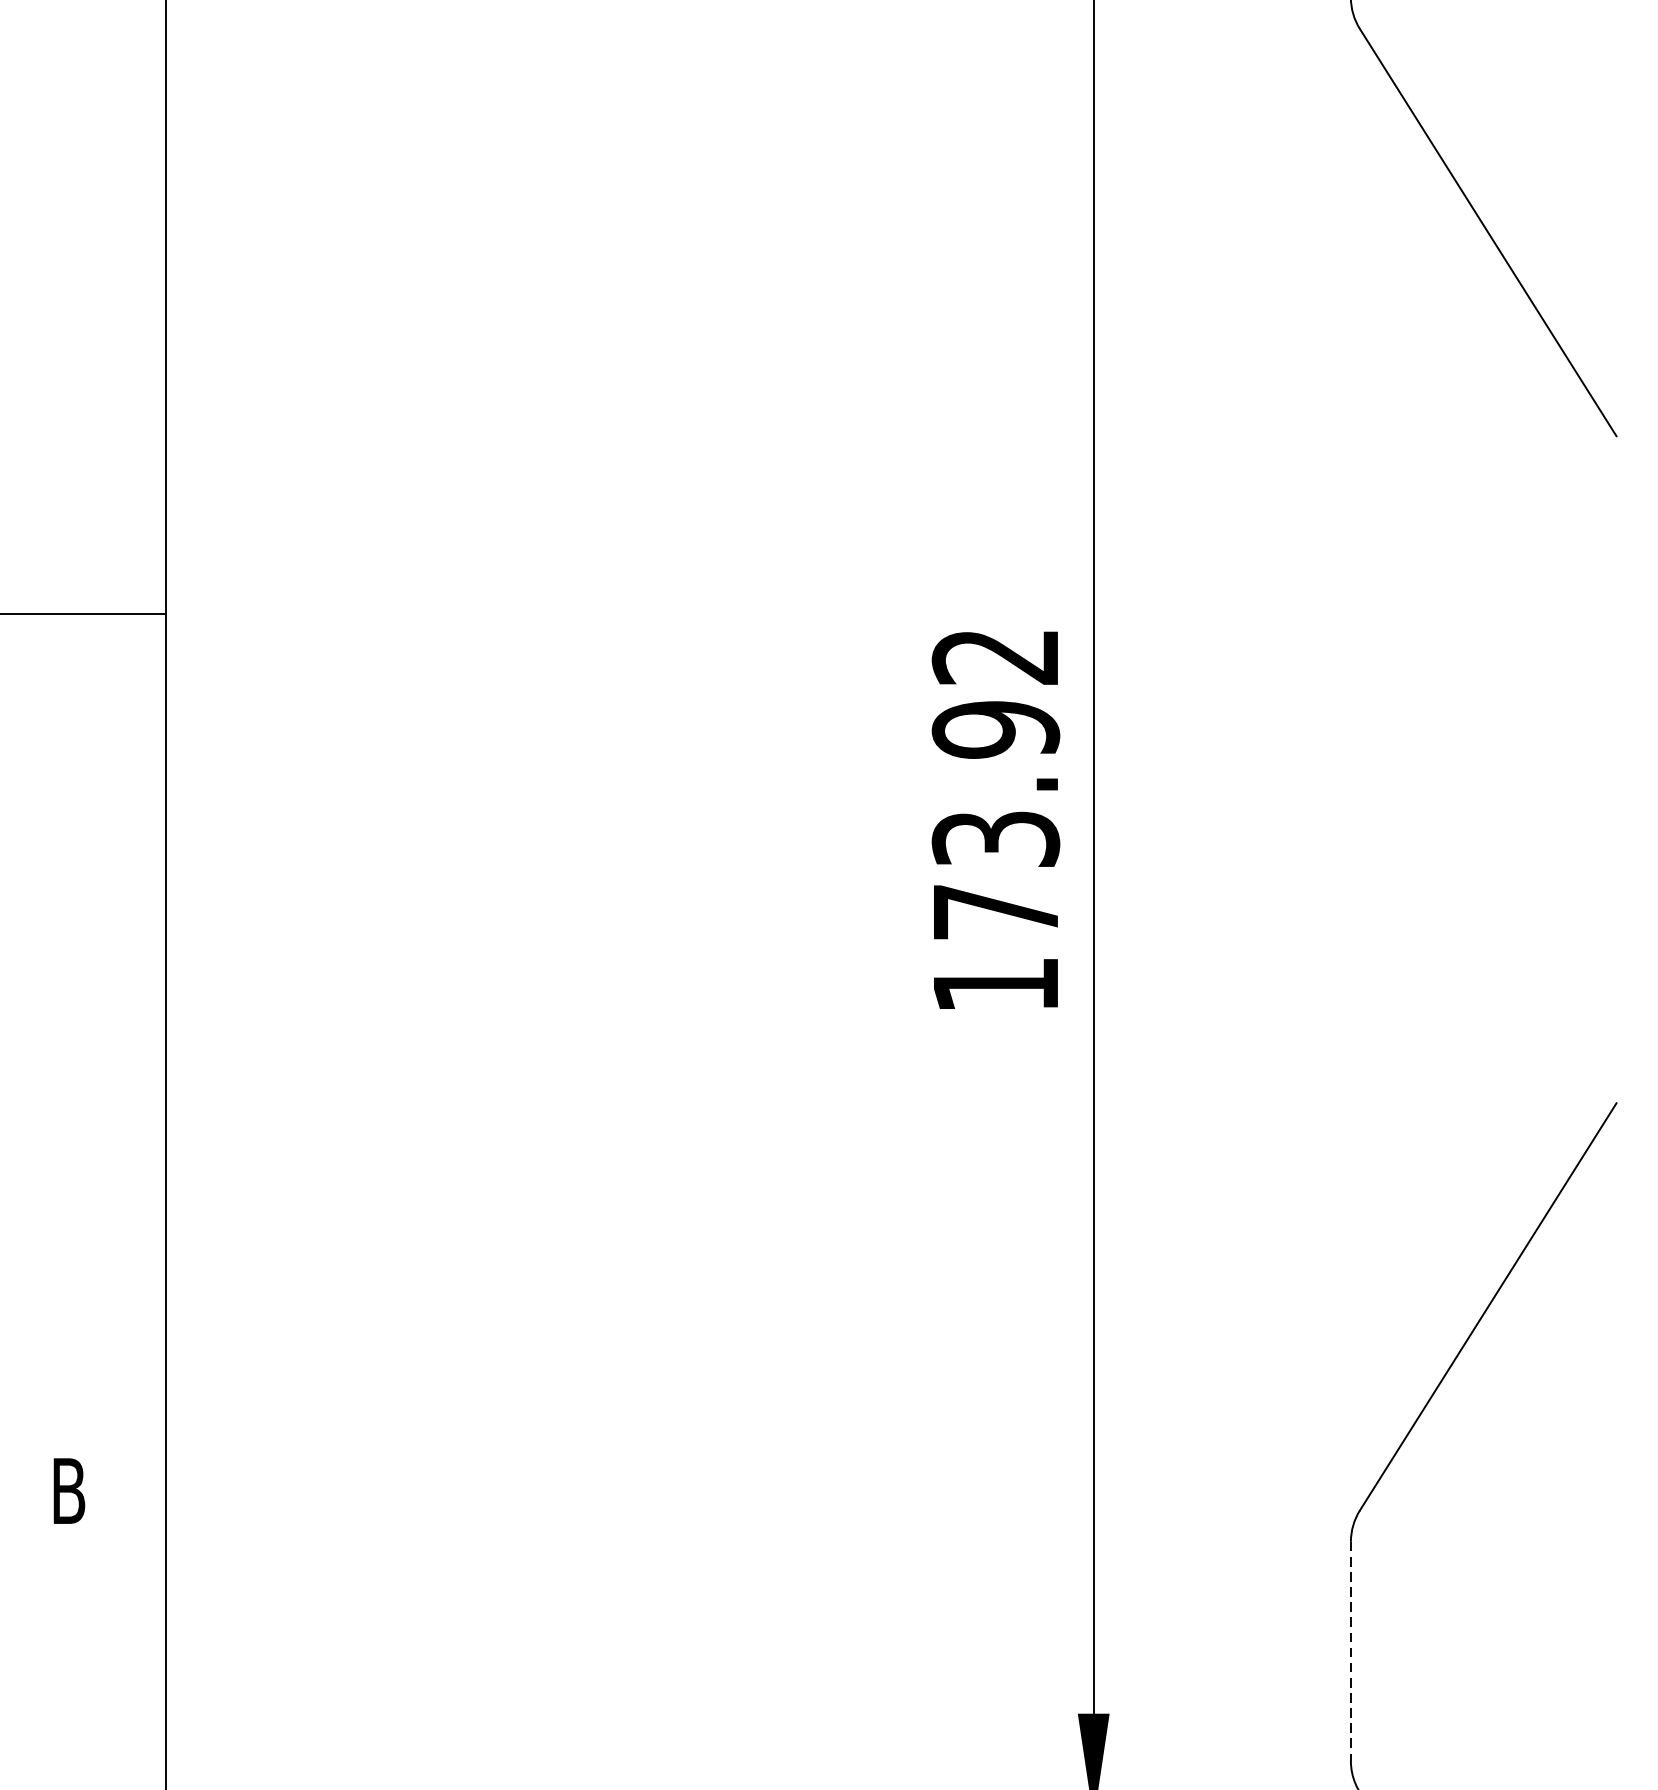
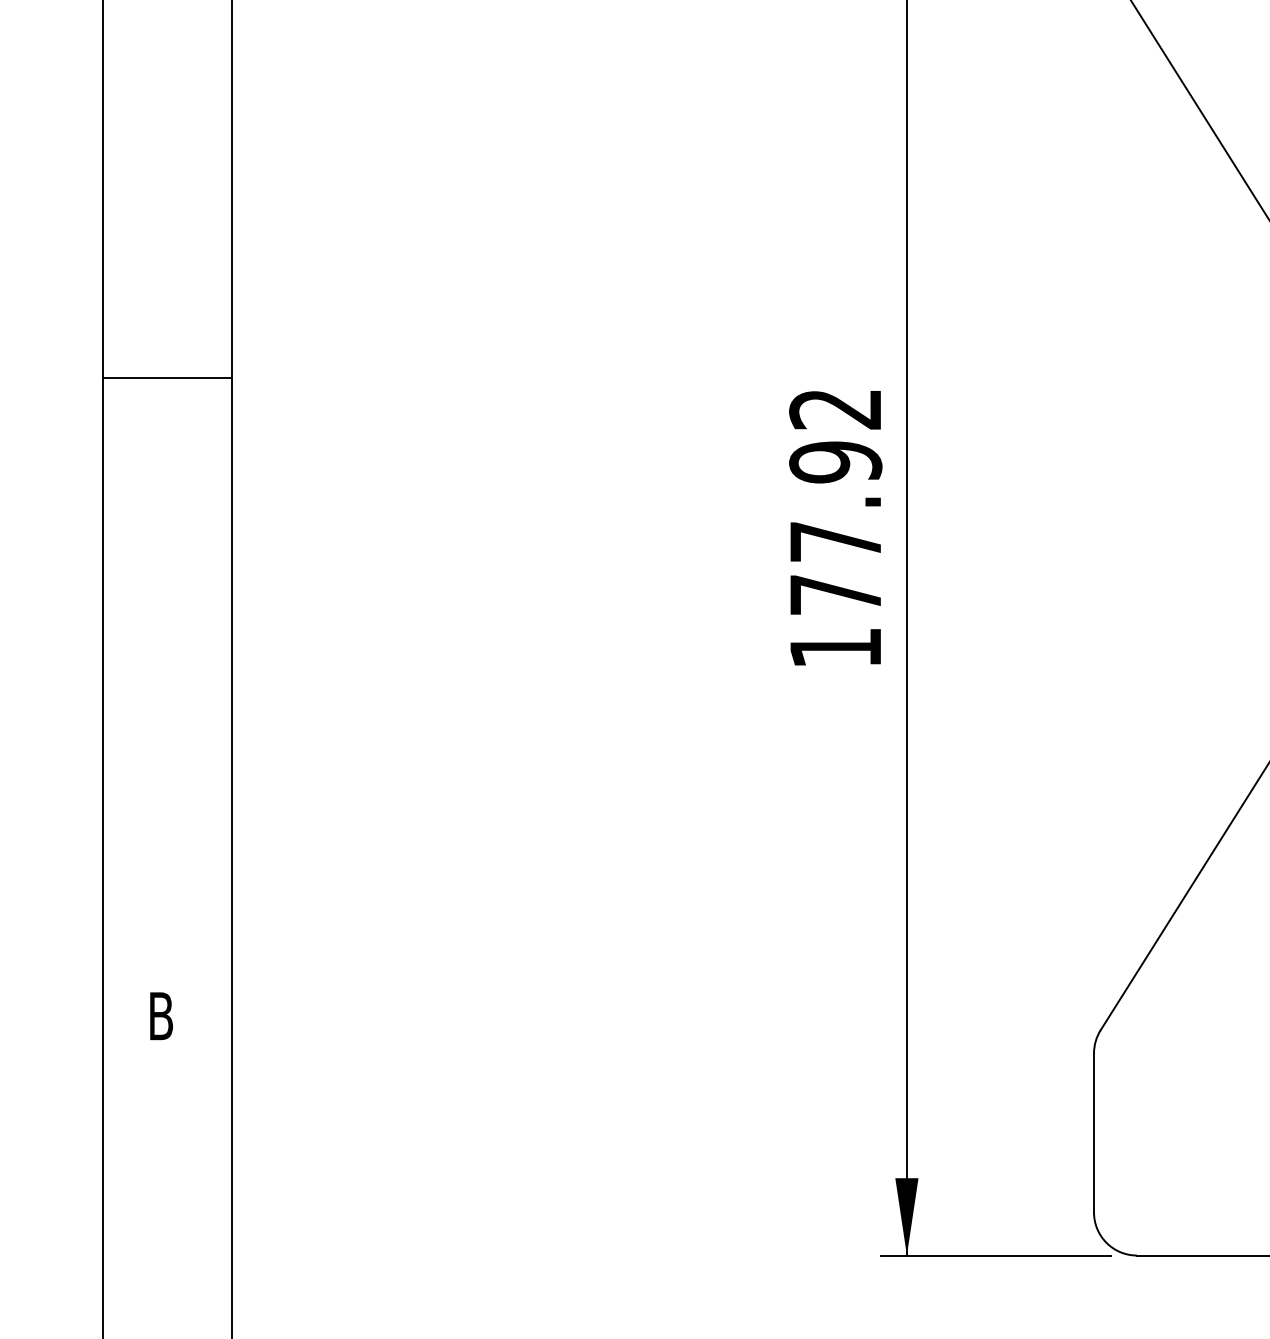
text: (995, 838) -> (835, 541), 173.92 -> 177.92
line: (1351, 1650) -> (1094, 1132), dashed -> solid

